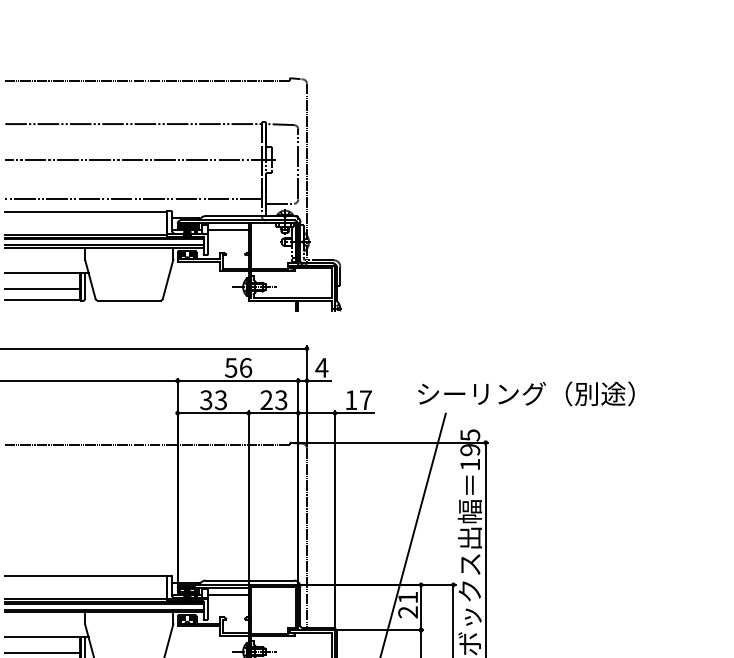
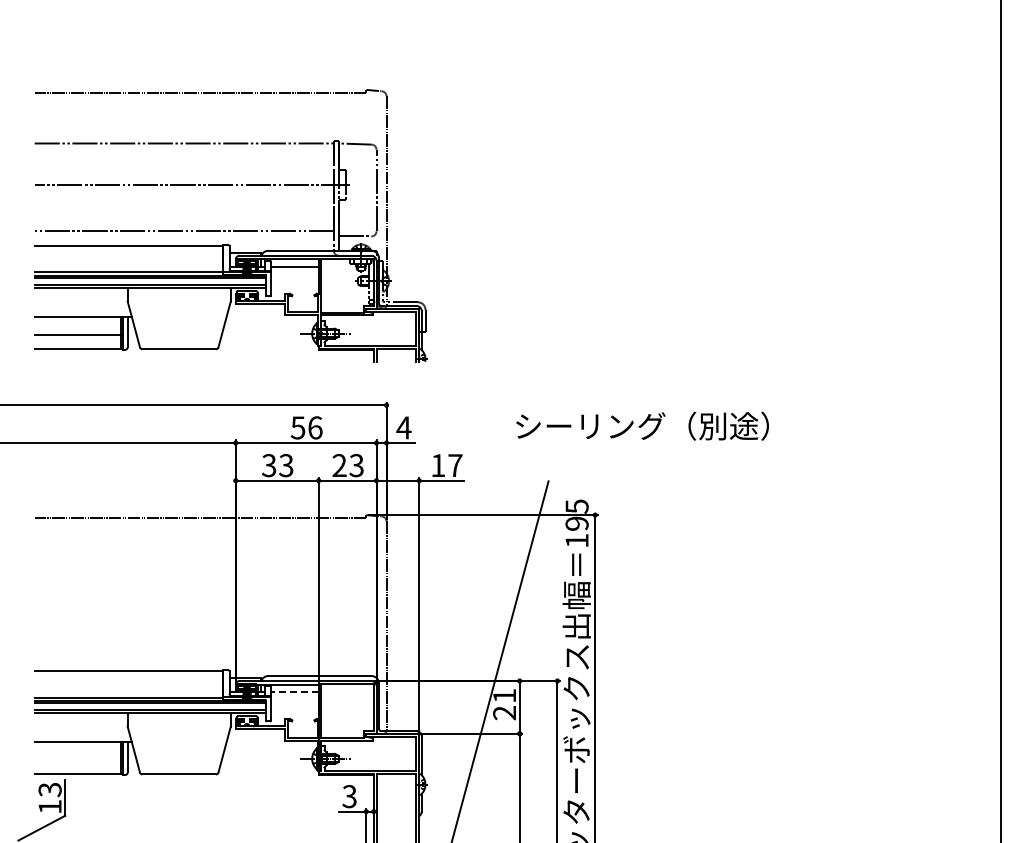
text: (526, 393) -> (642, 425), moved
line: (228, 594) -> (294, 692), solid -> dashed
line: (42, 653) -> (77, 760), removed

